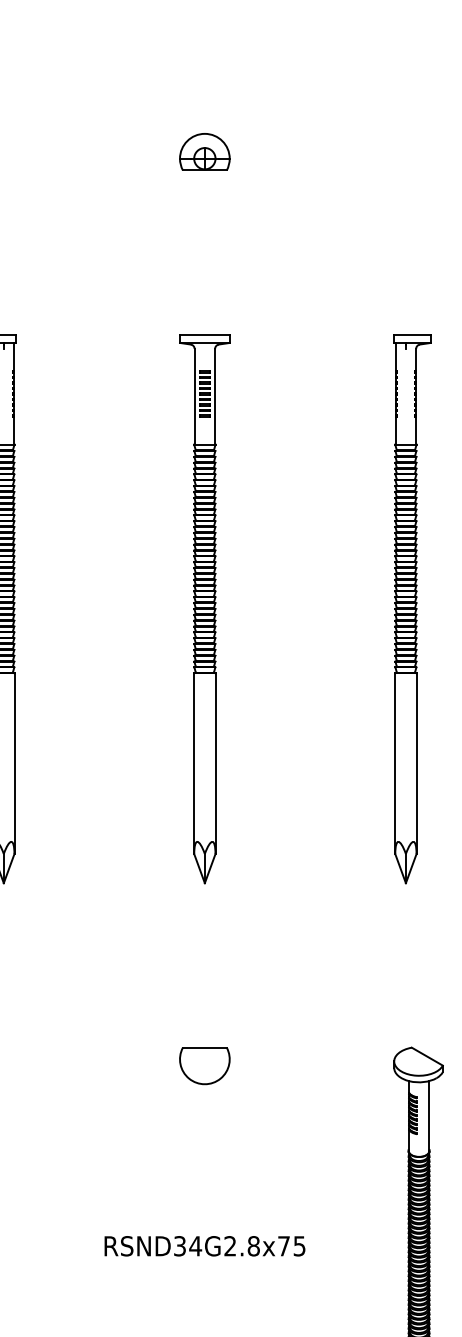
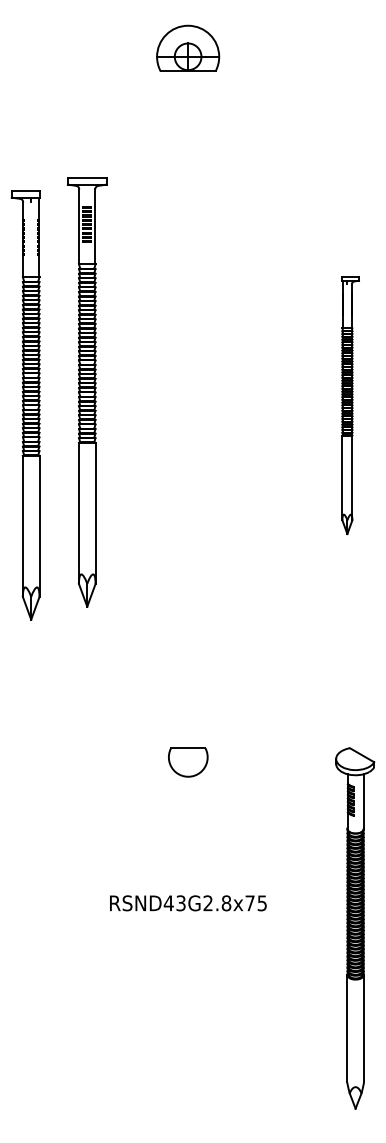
part: (205, 152) -> (188, 48), size x1.6
part: (205, 609) -> (87, 392), moved
part: (412, 609) -> (350, 405), size x0.6
text: (187, 1246) -> (174, 903), RSND34G2.8x75 -> RSND43G2.8x75

